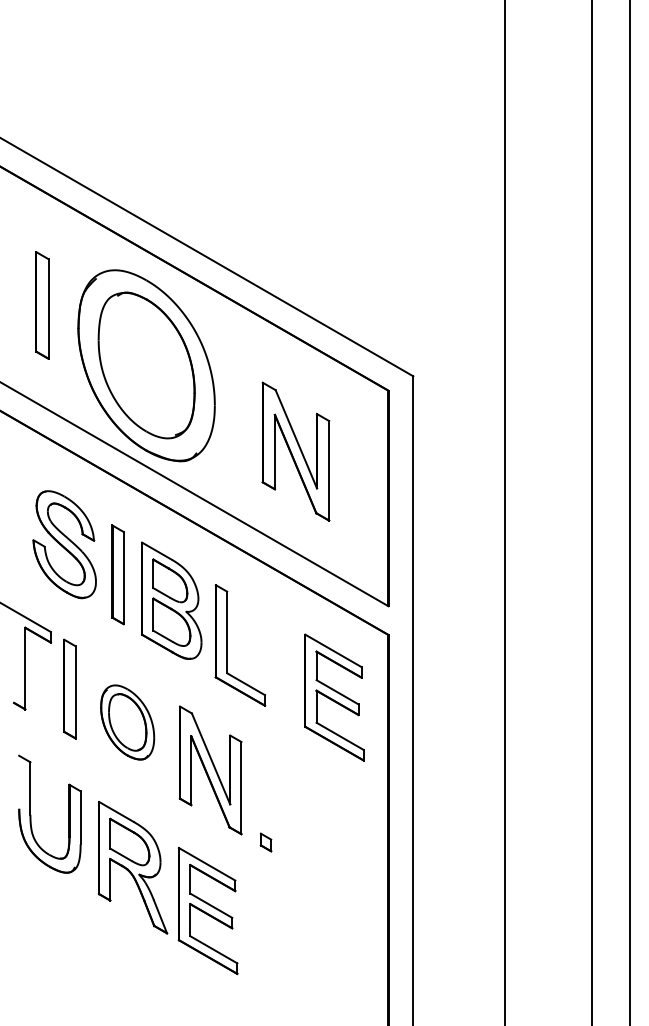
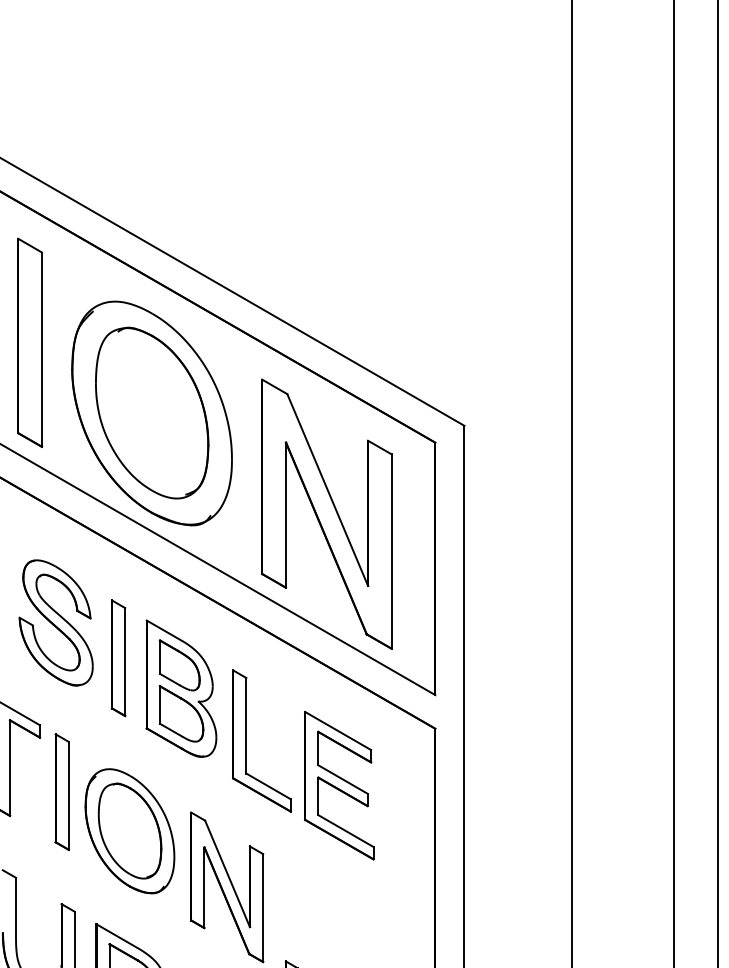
part: (42, 305) -> (30, 342), size x1.67
part: (295, 451) -> (326, 513), size x1.67
part: (334, 697) -> (339, 785), moved
part: (127, 722) -> (129, 831), size x1.43

